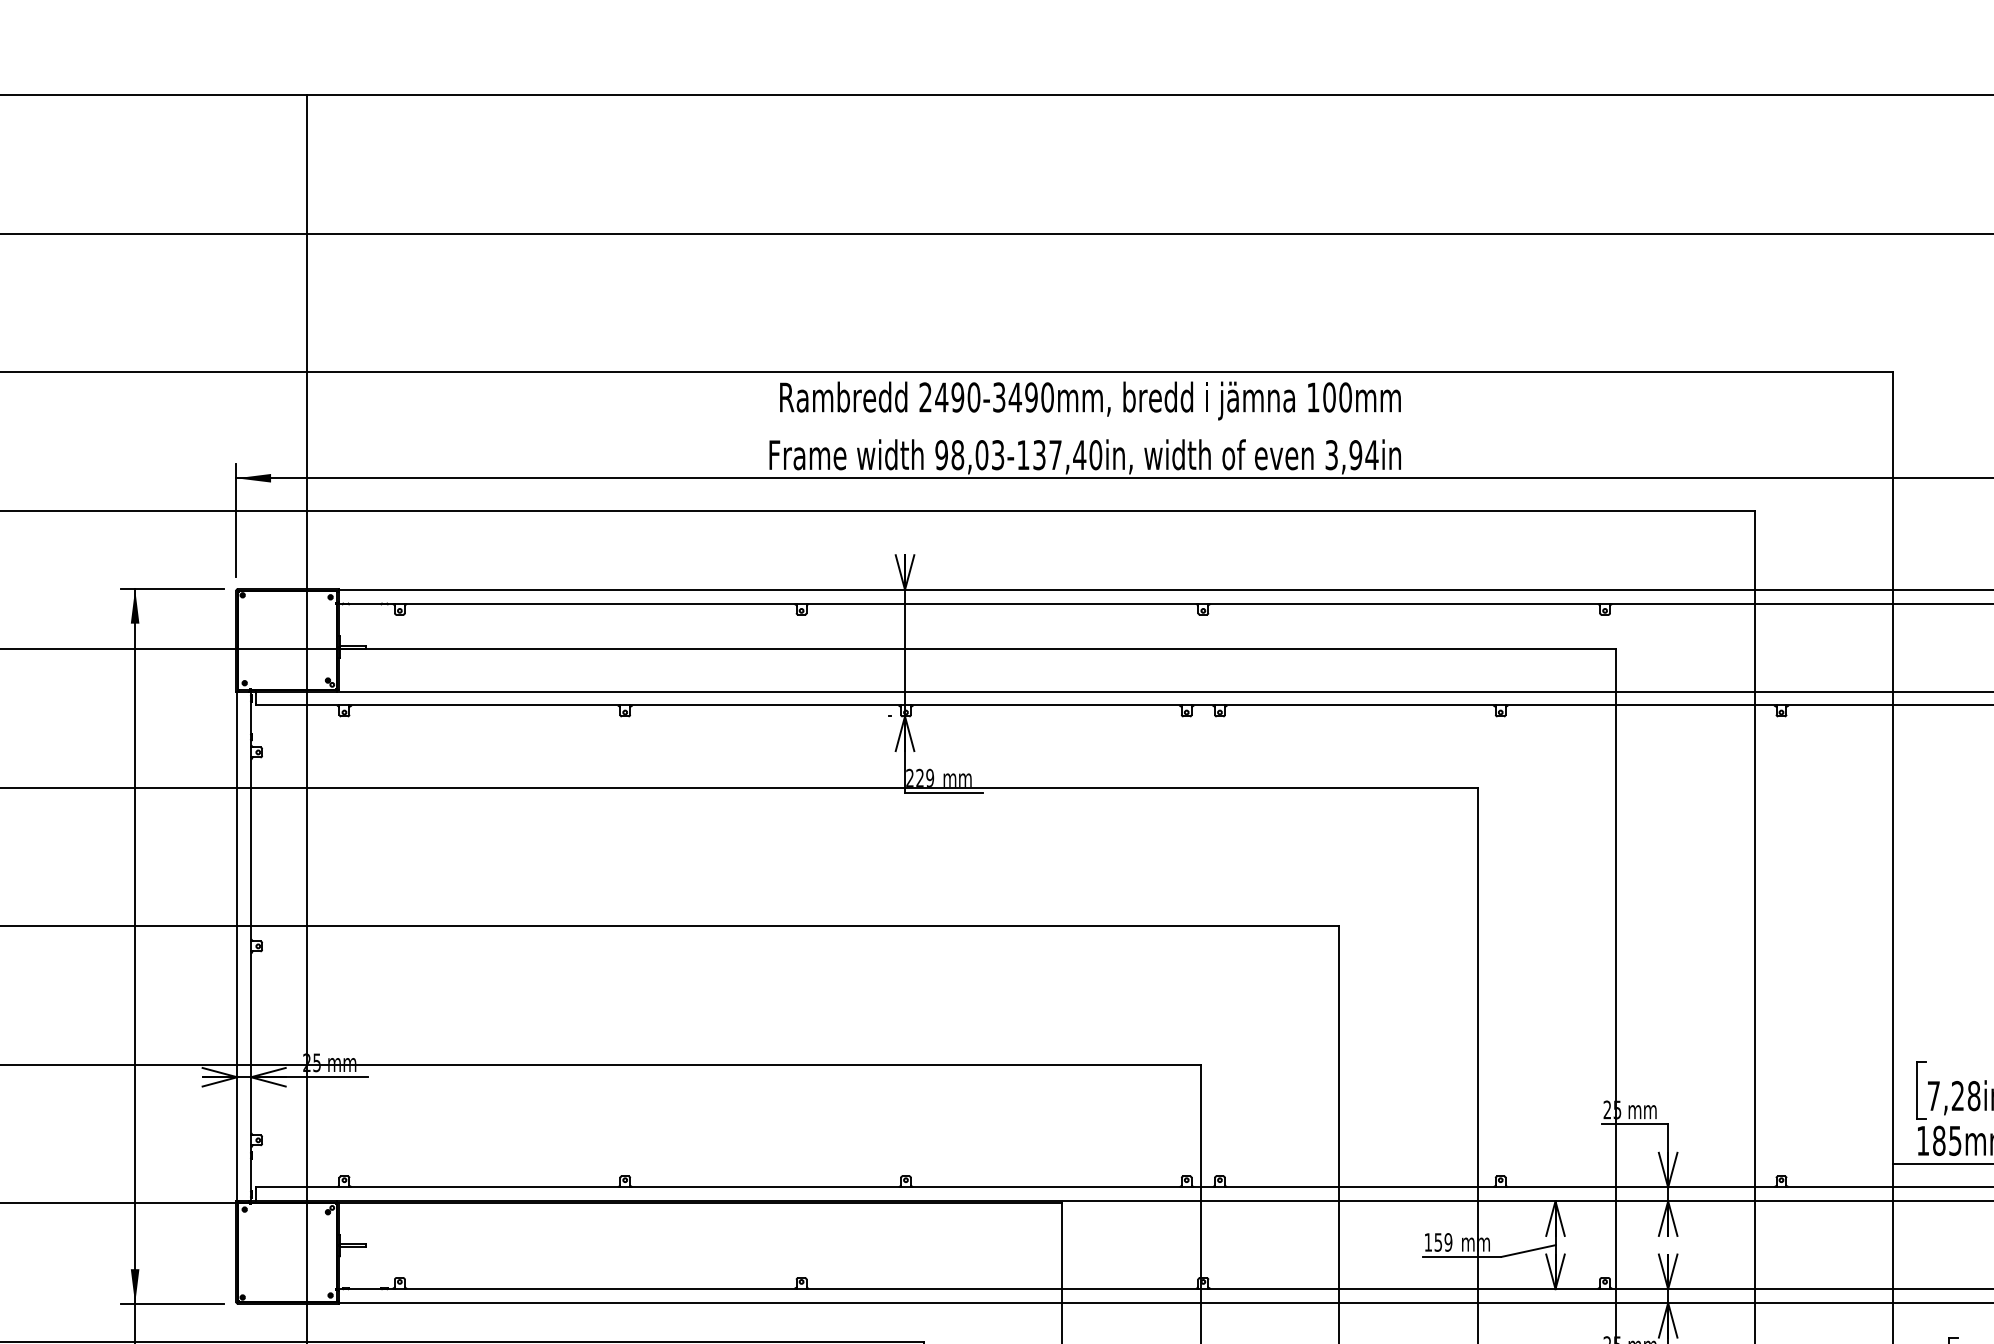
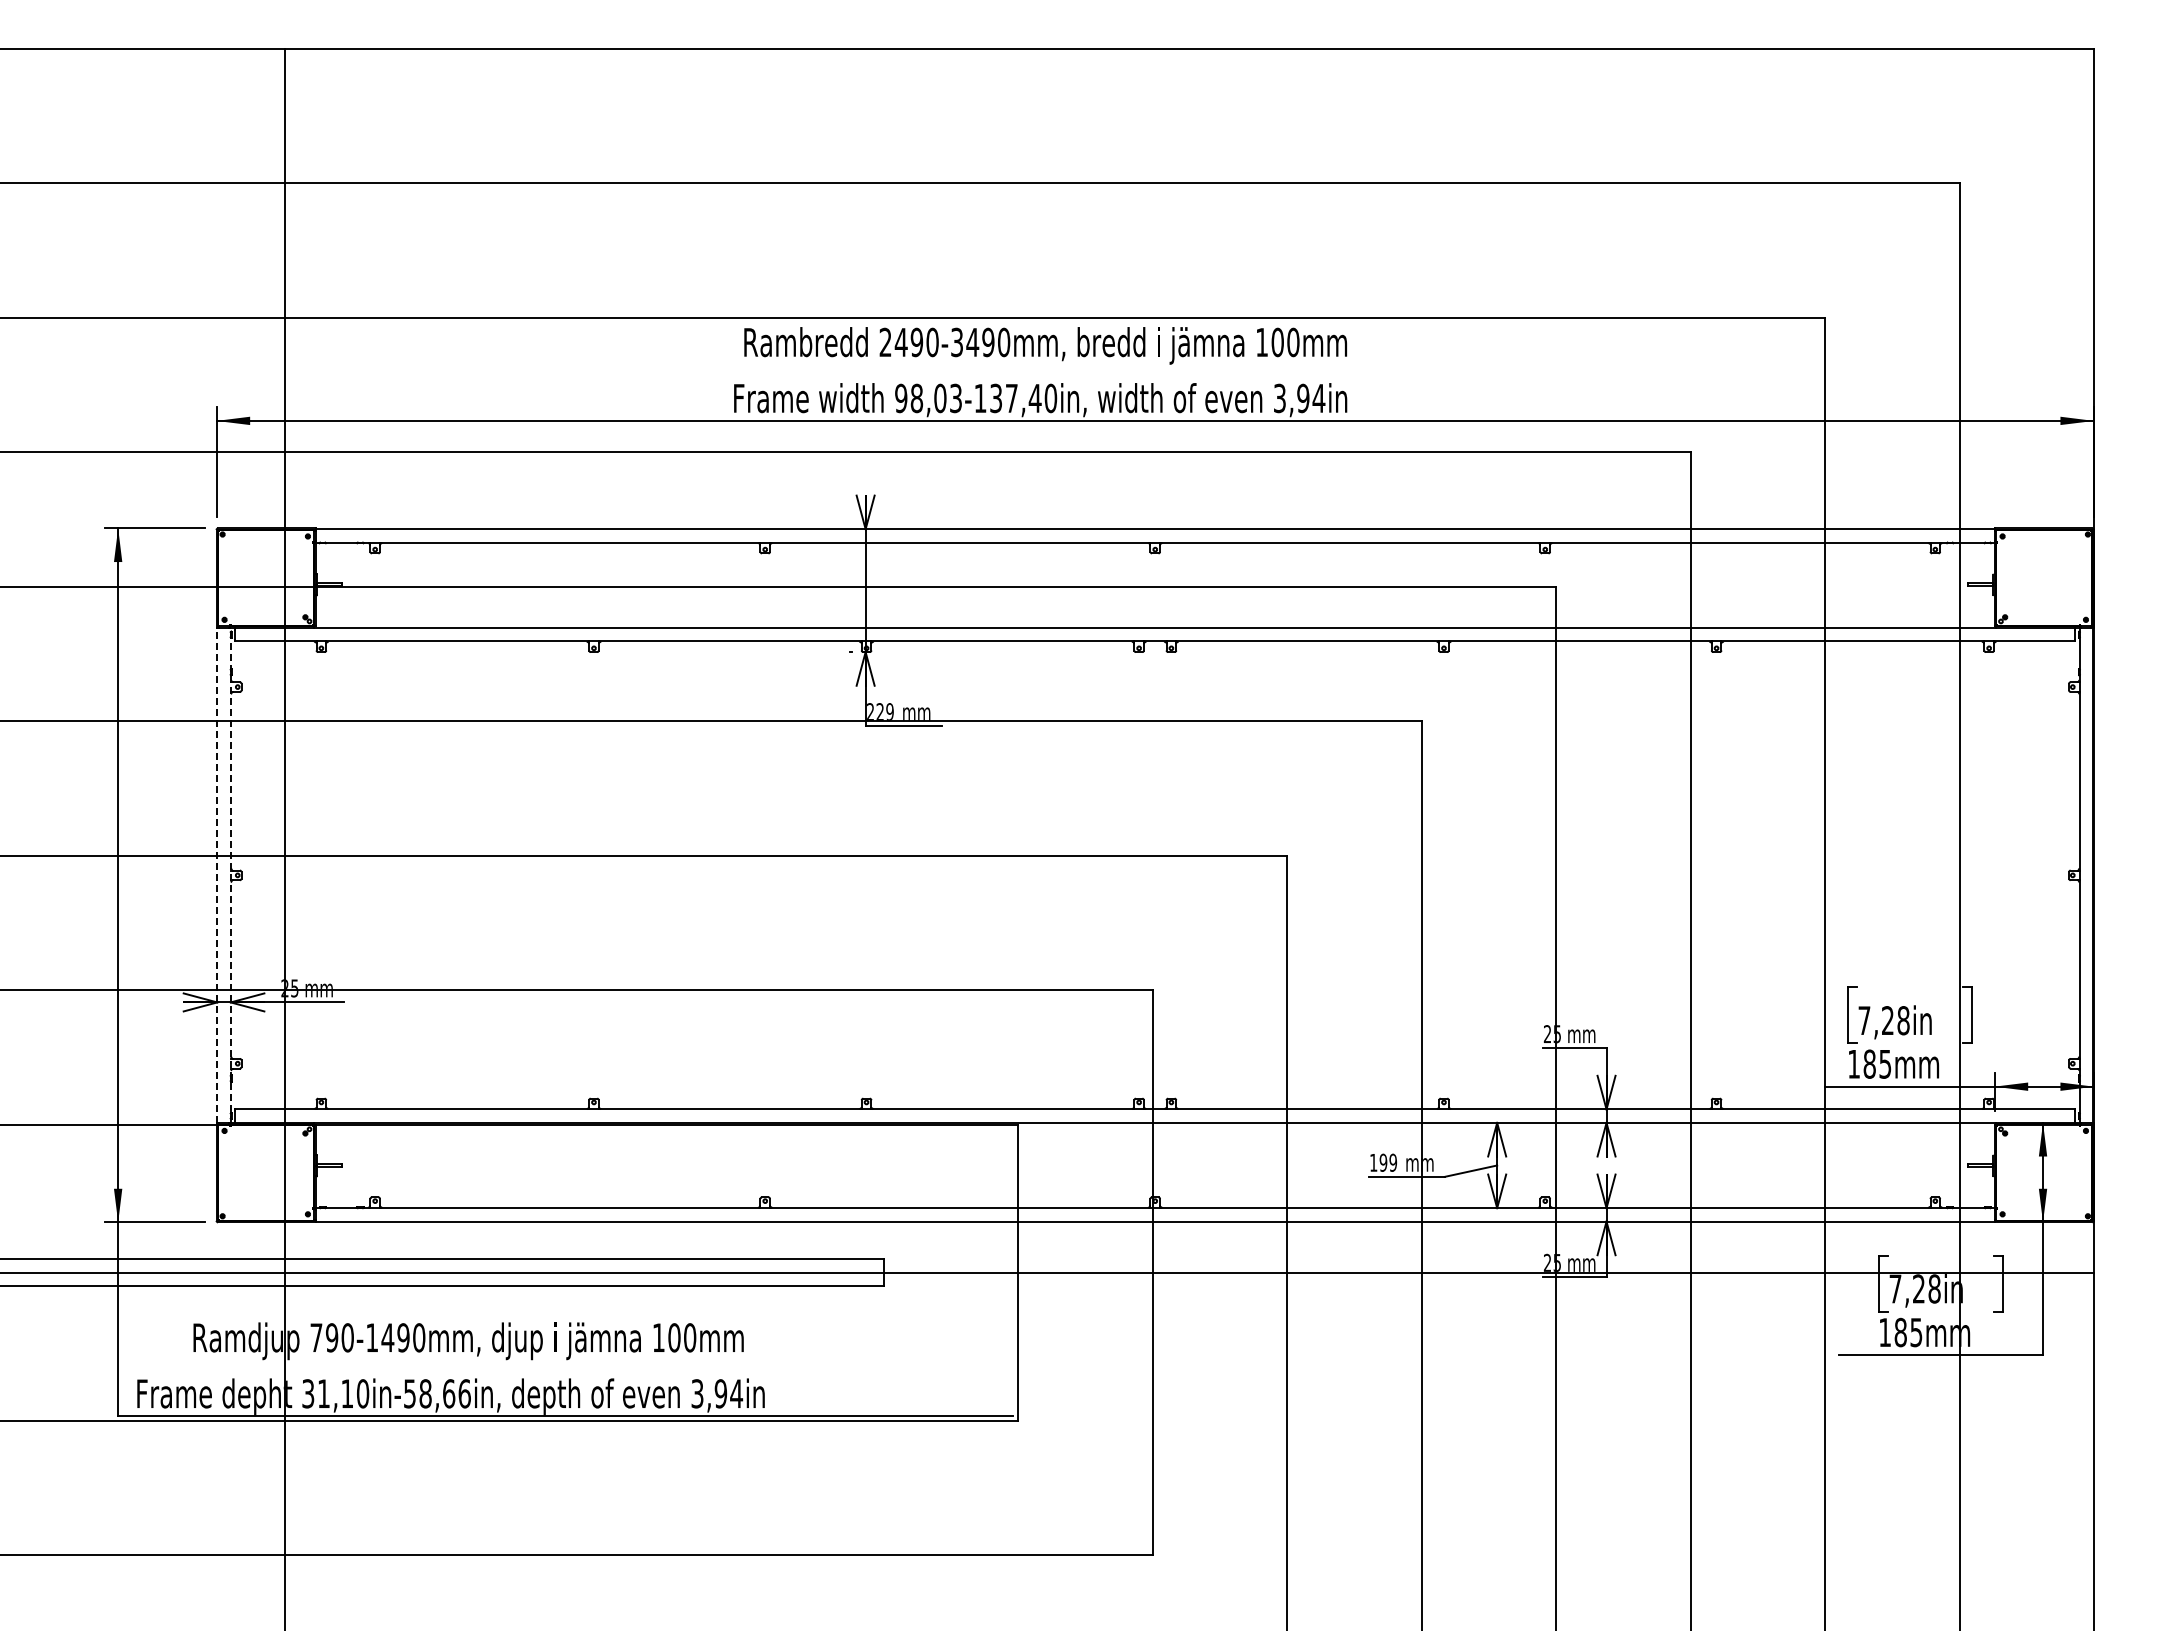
line: (237, 945) -> (217, 874), solid -> dashed
line: (250, 945) -> (230, 874), solid -> dashed
text: (1438, 1242) -> (1383, 1162), 159 -> 199

